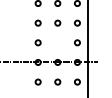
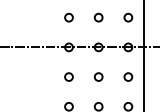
circle: (57, 42) -> (98, 17), added

